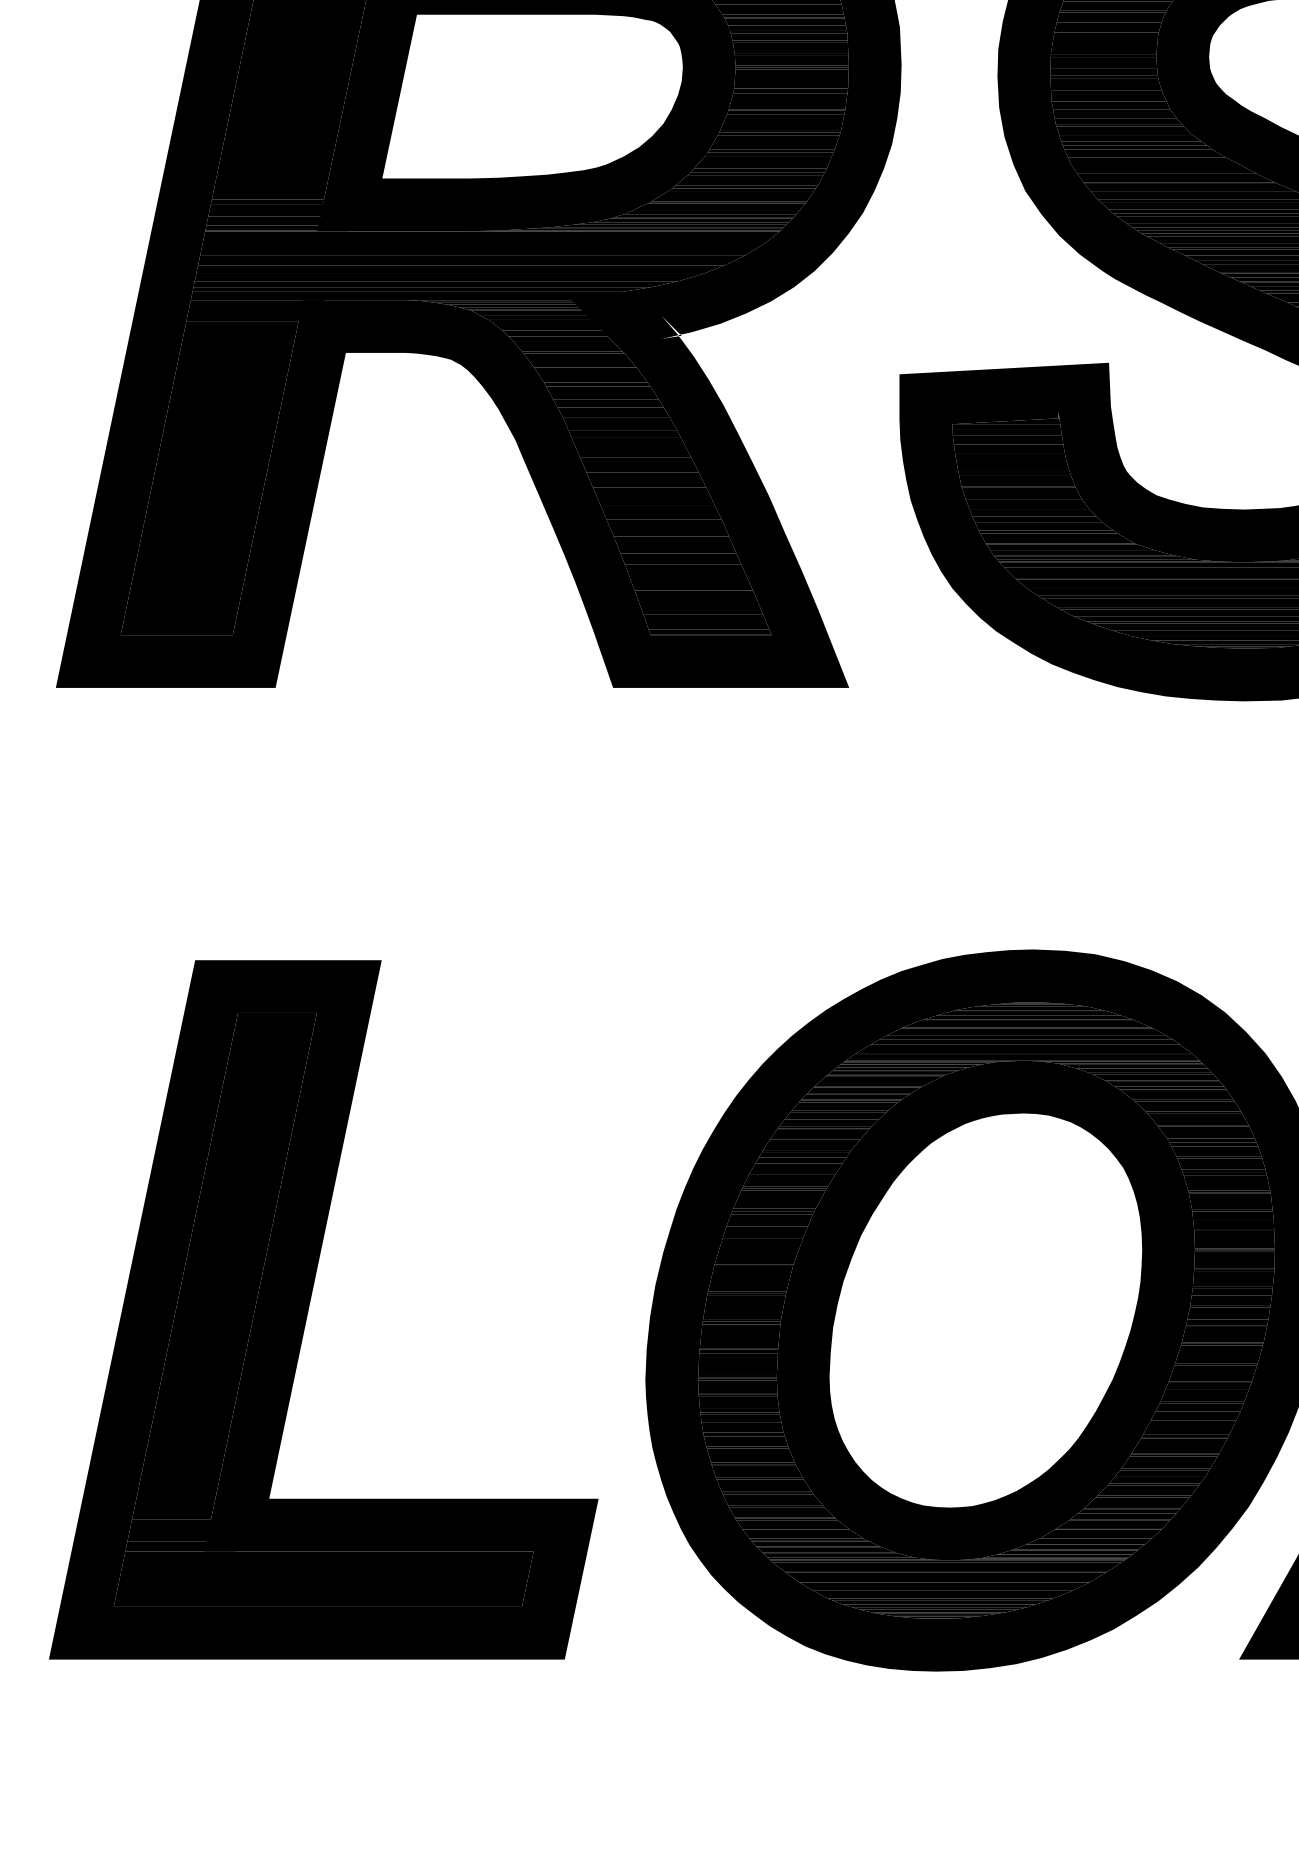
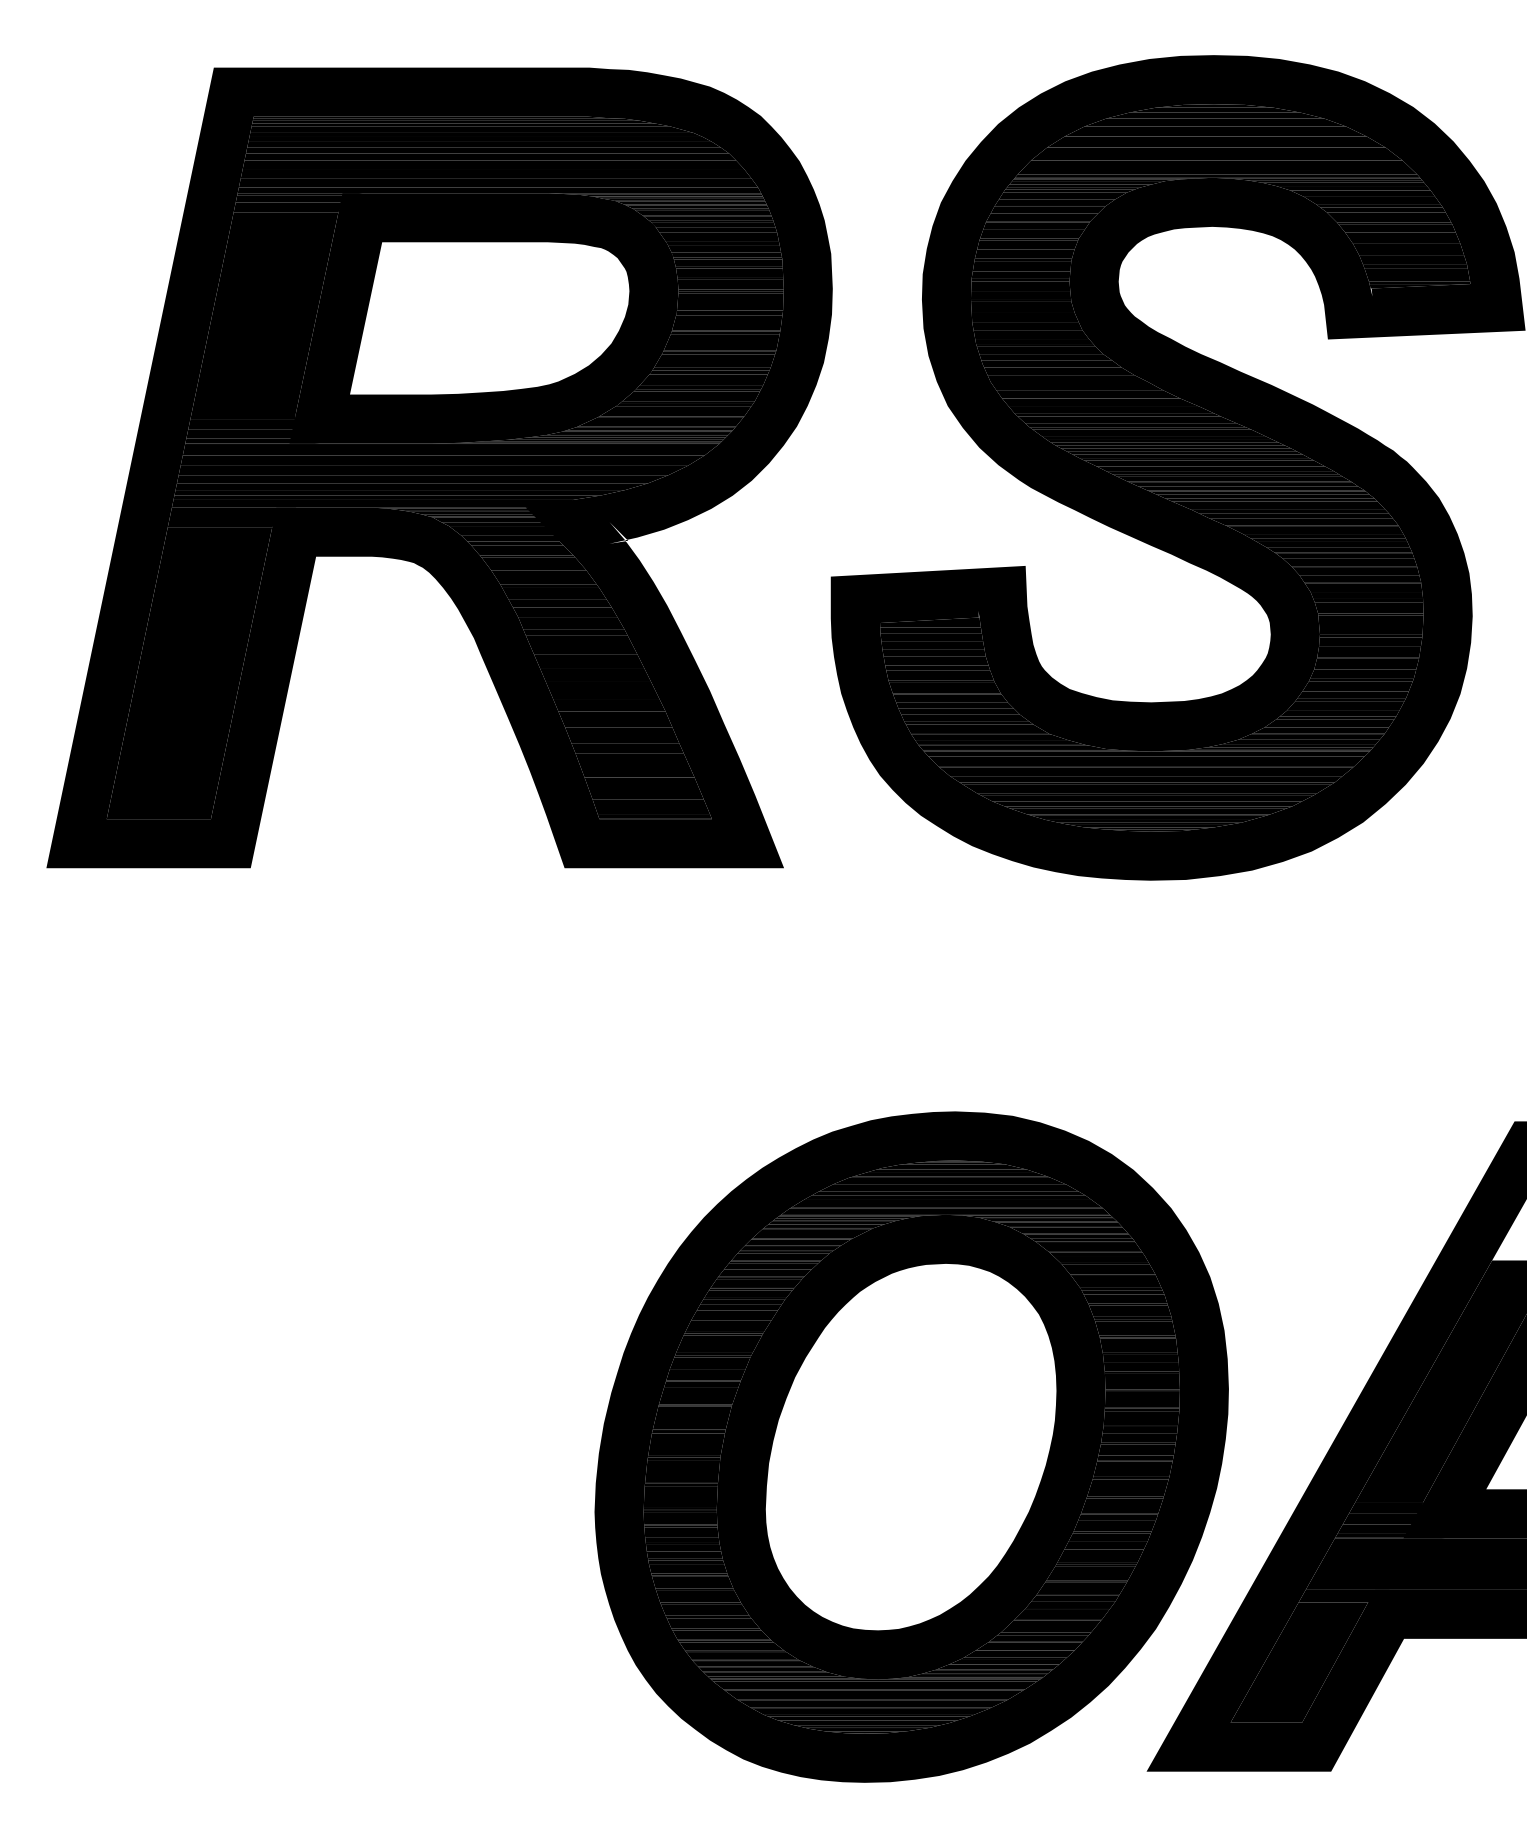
part: (309, 1306) -> (282, 1443), removed

